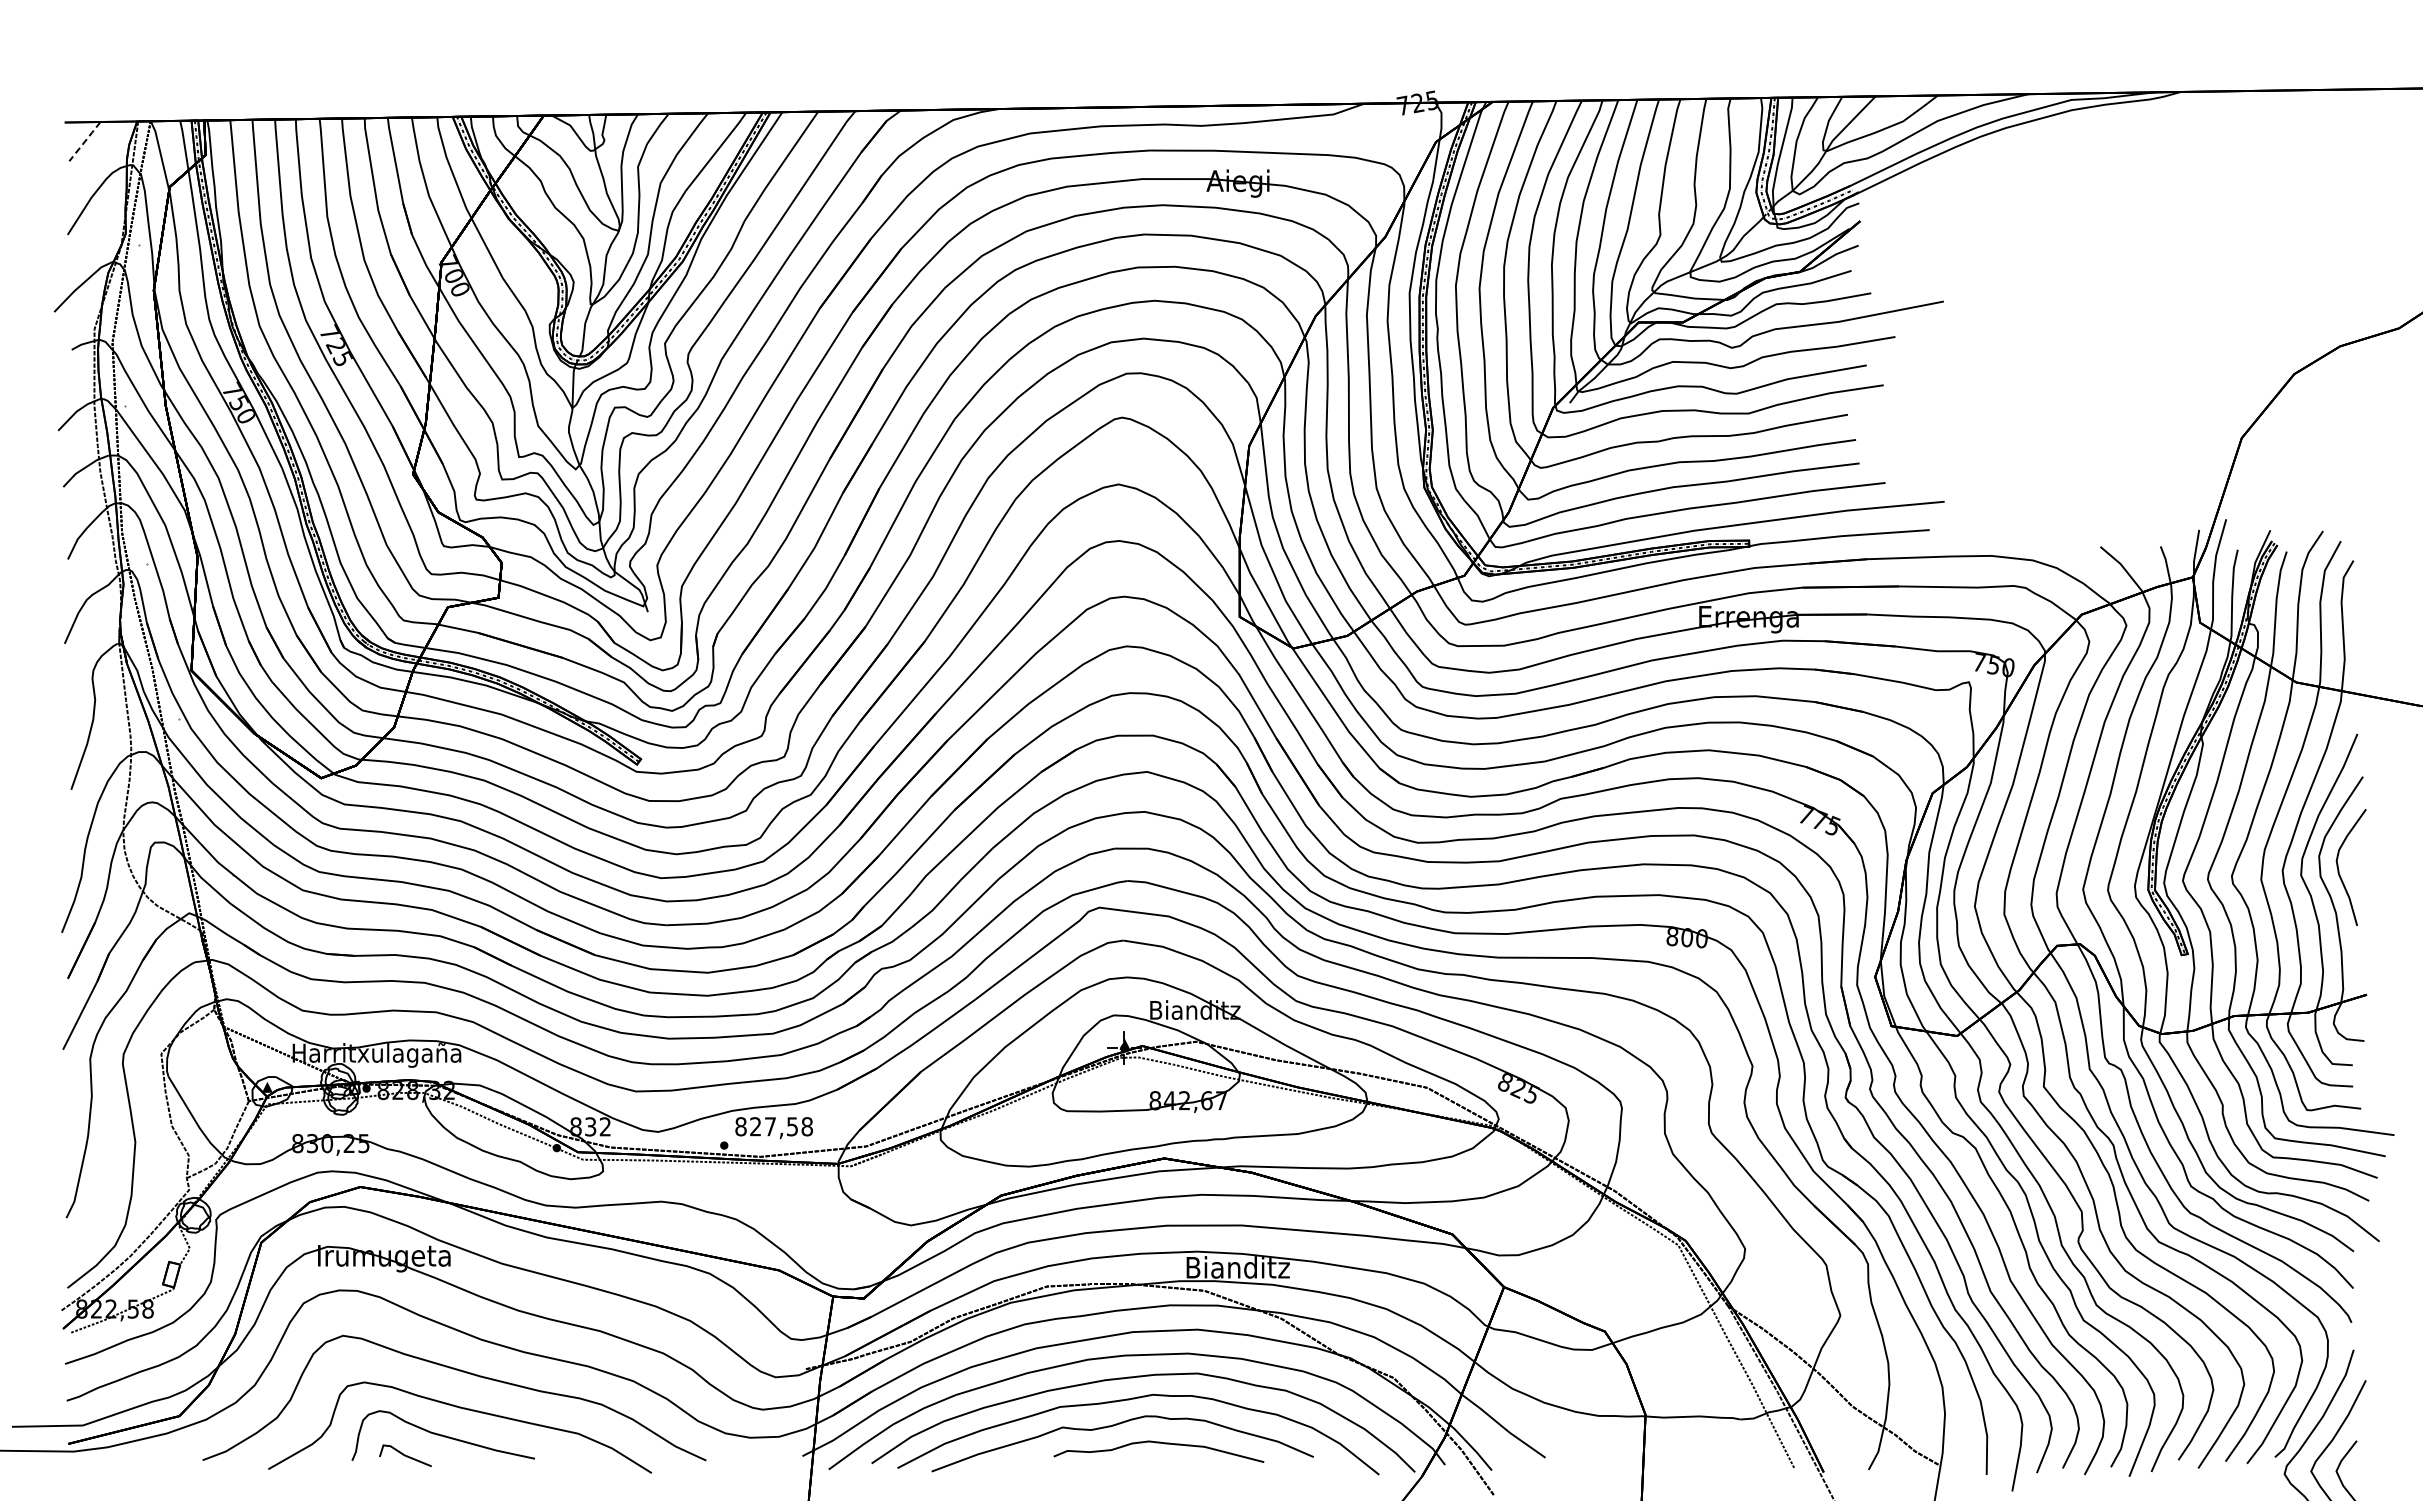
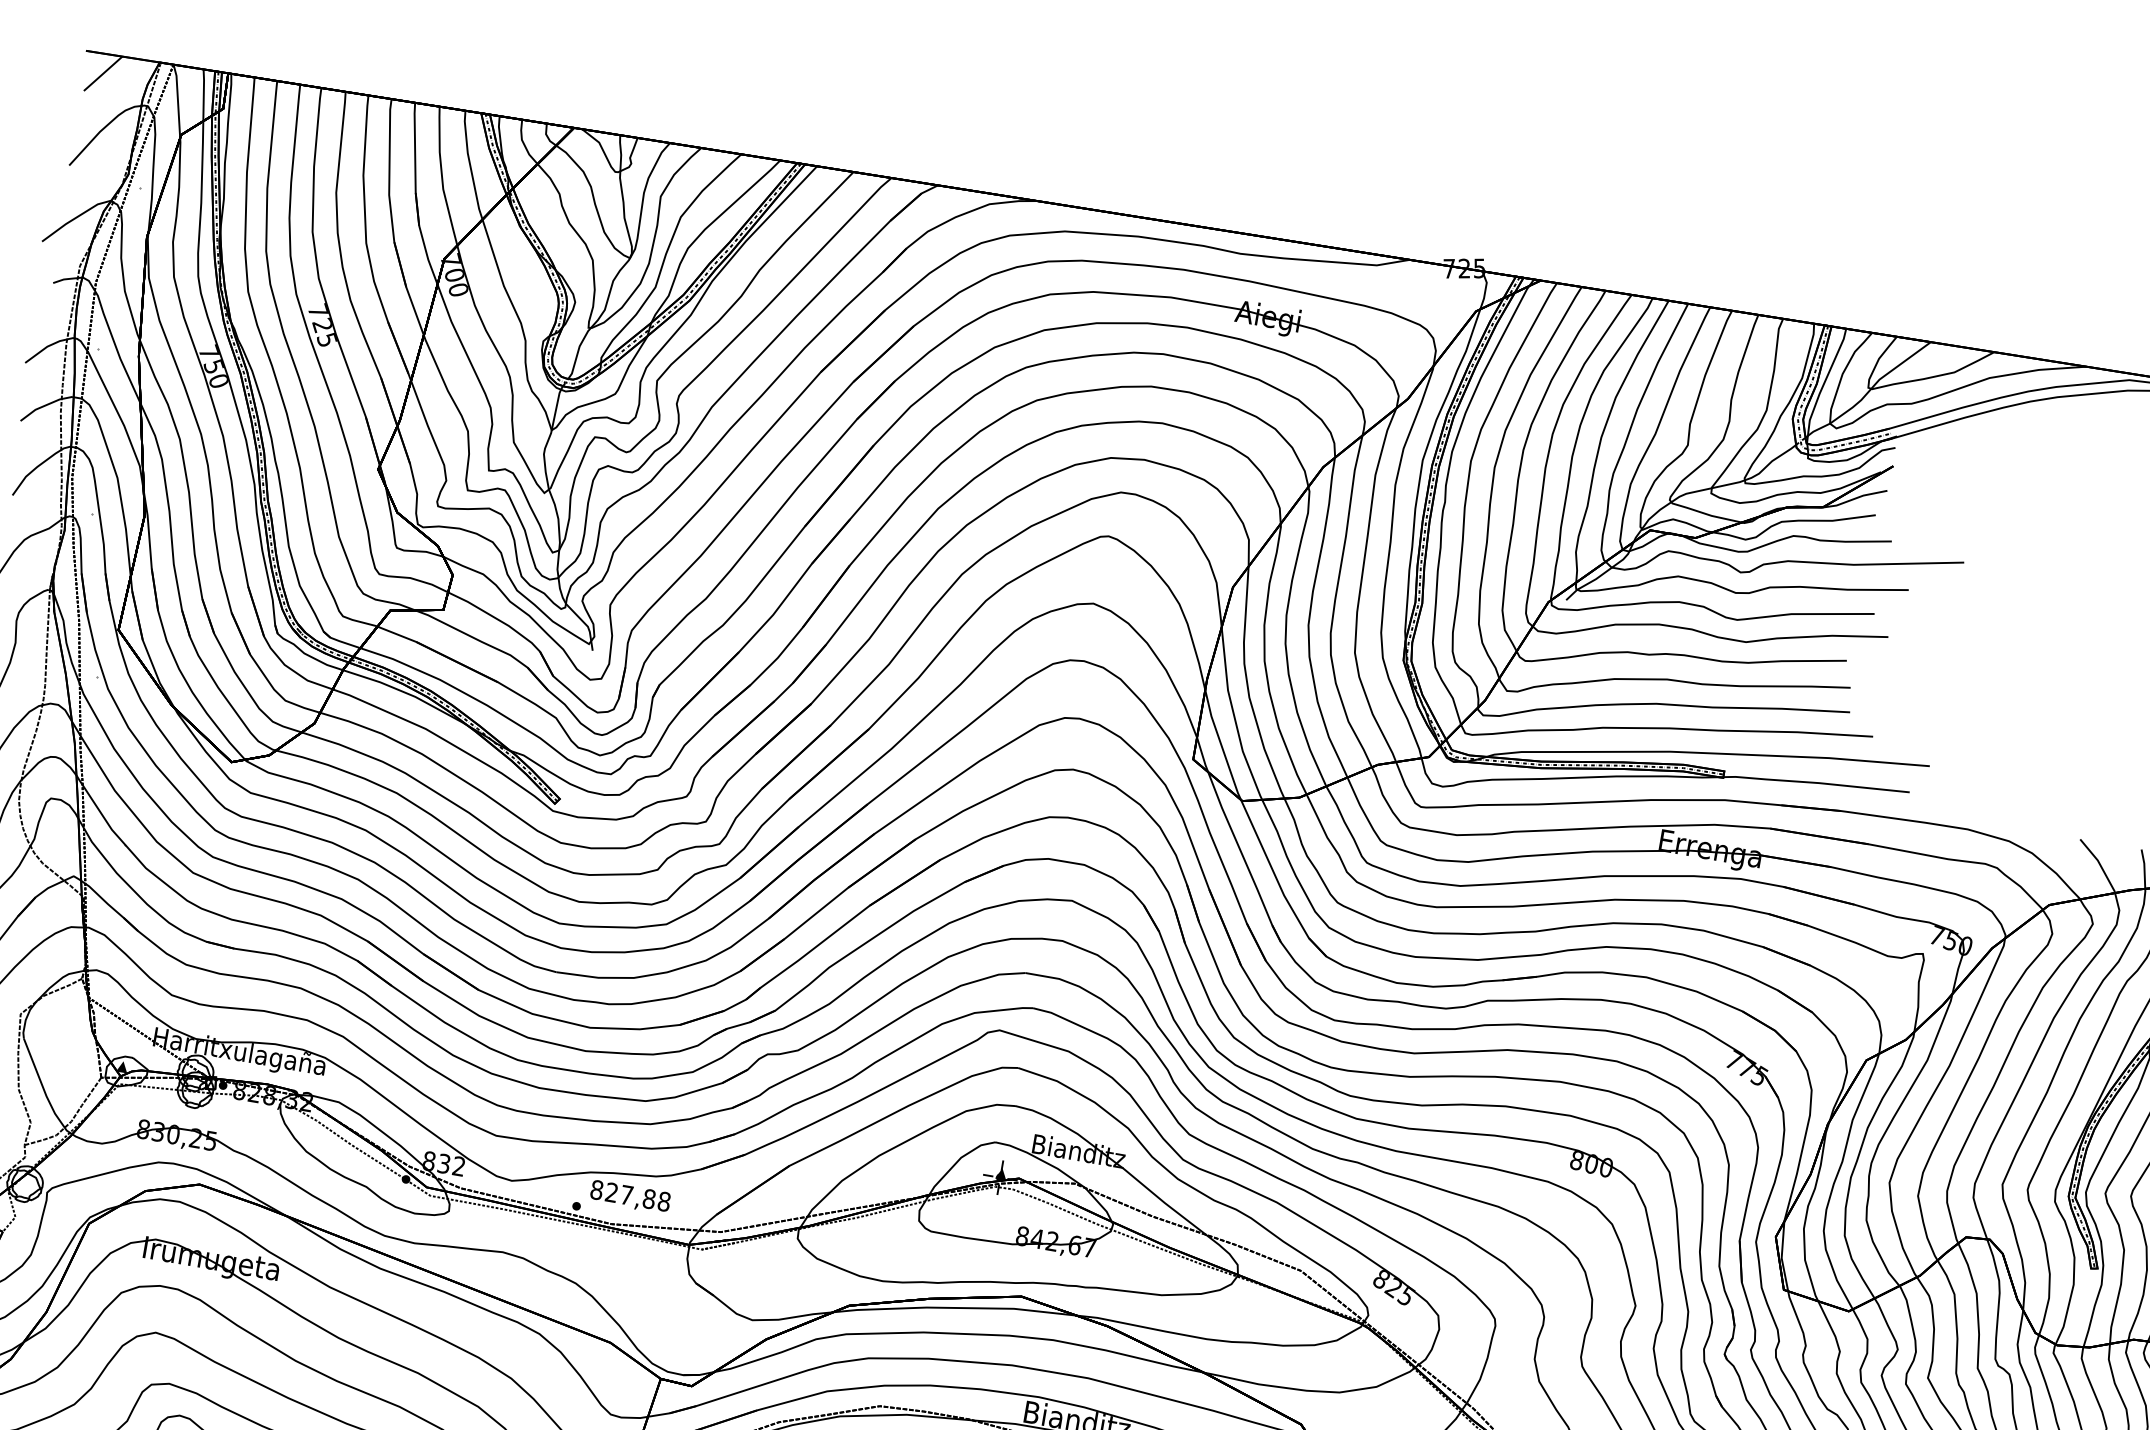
line: (85, 141) -> (103, 73), dashed -> solid
text: (792, 1126) -> (649, 1198), 827,58 -> 827,88

